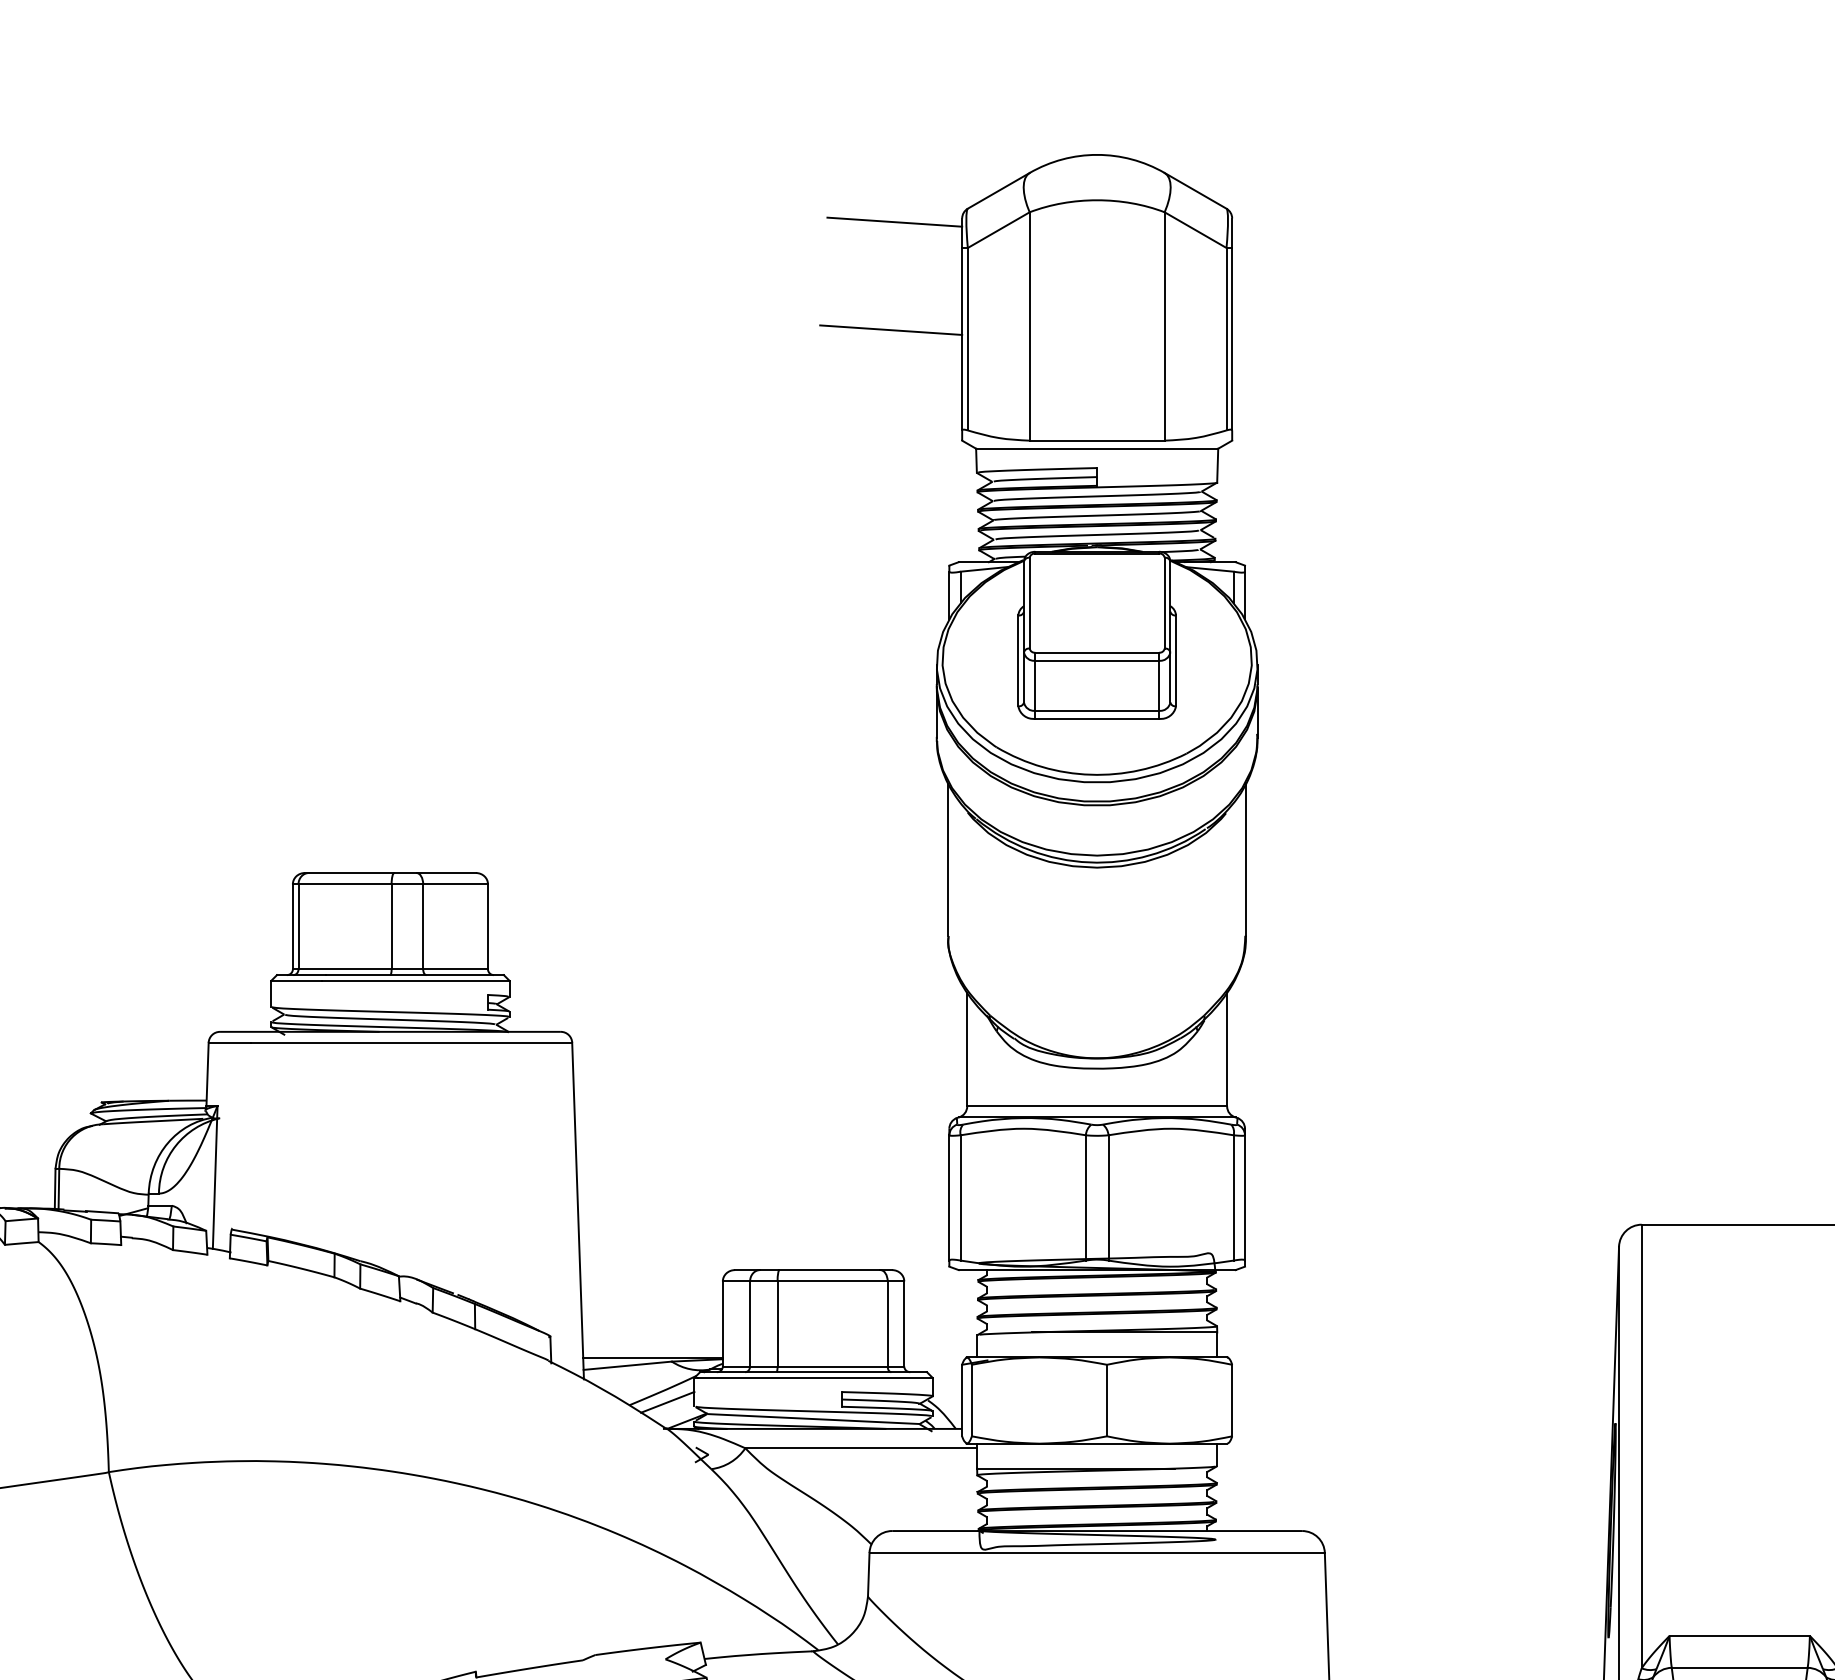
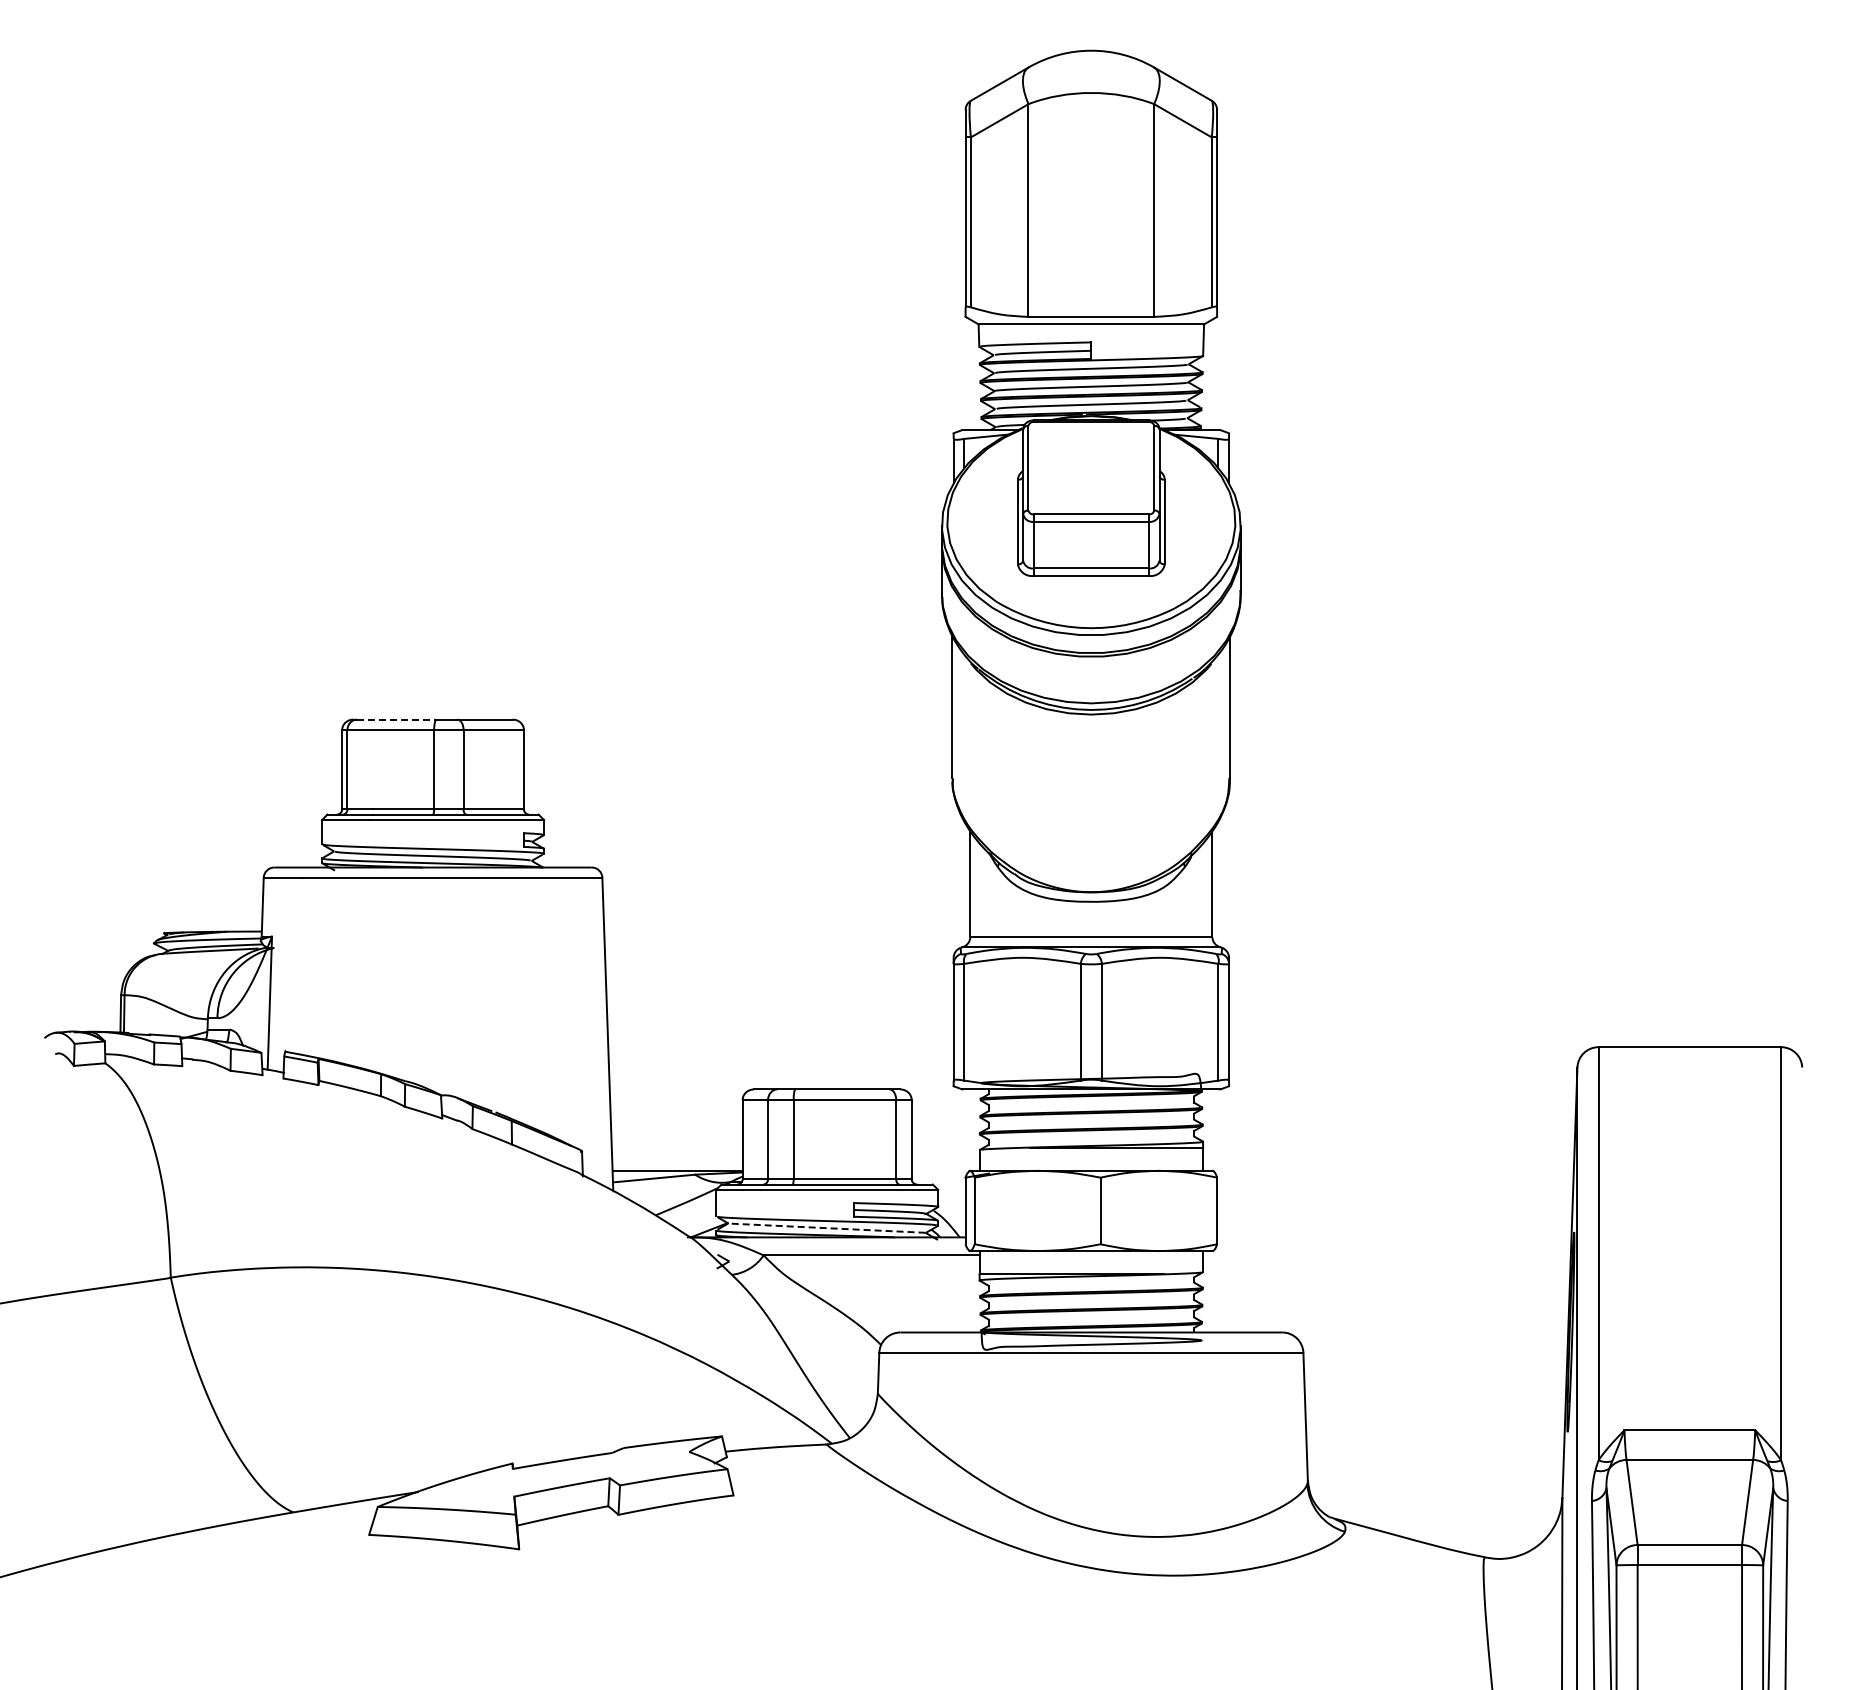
line: (894, 222) -> (902, 113), removed
line: (891, 329) -> (899, 213), removed
line: (351, 872) -> (396, 719), solid -> dashed
line: (667, 1402) -> (691, 1212), removed
line: (813, 1419) -> (827, 1228), solid -> dashed

